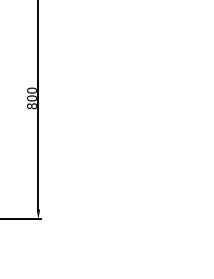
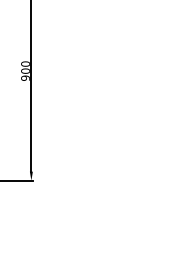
text: (31, 105) -> (25, 77), 800 -> 900

